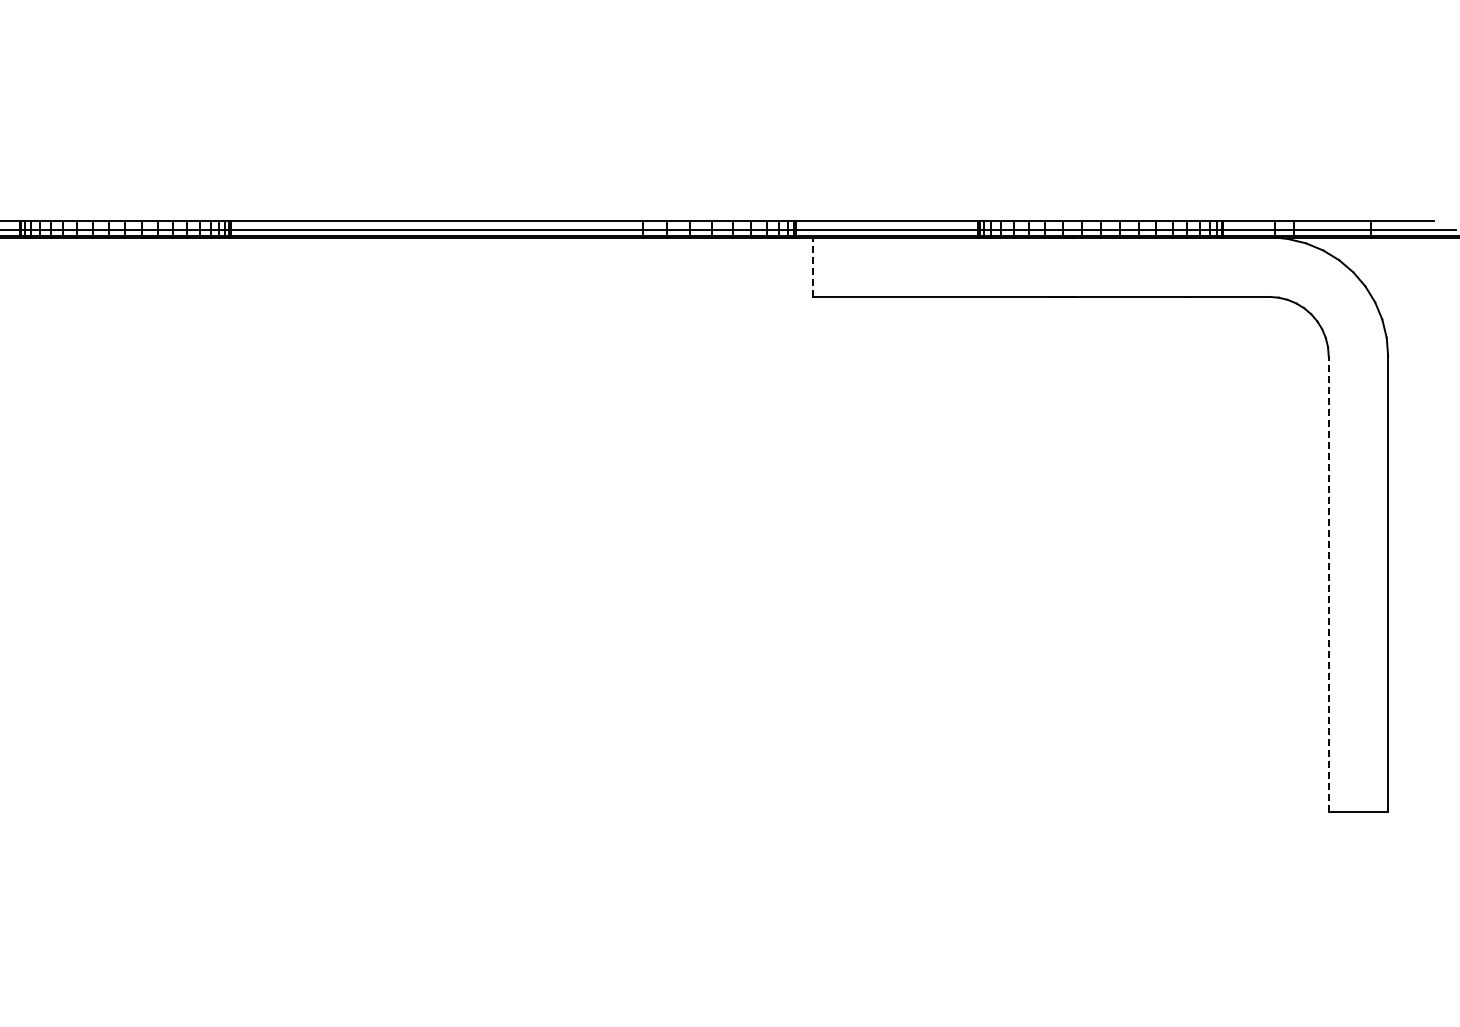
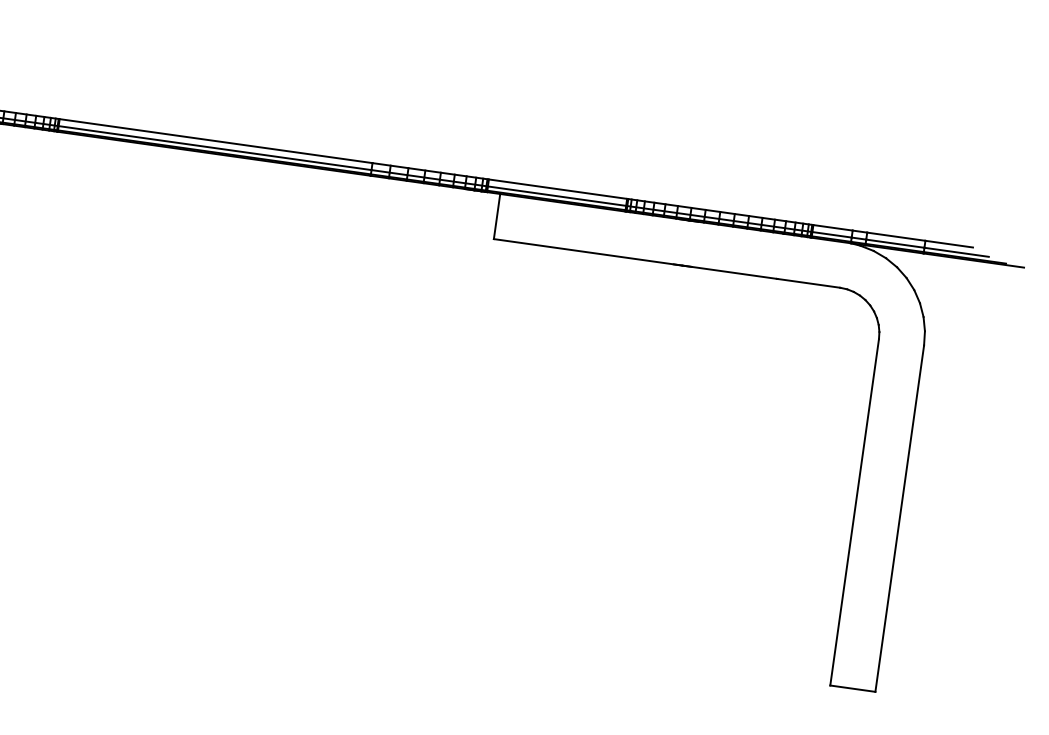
line: (813, 267) -> (497, 216), dashed -> solid
line: (1328, 583) -> (854, 511), dashed -> solid

